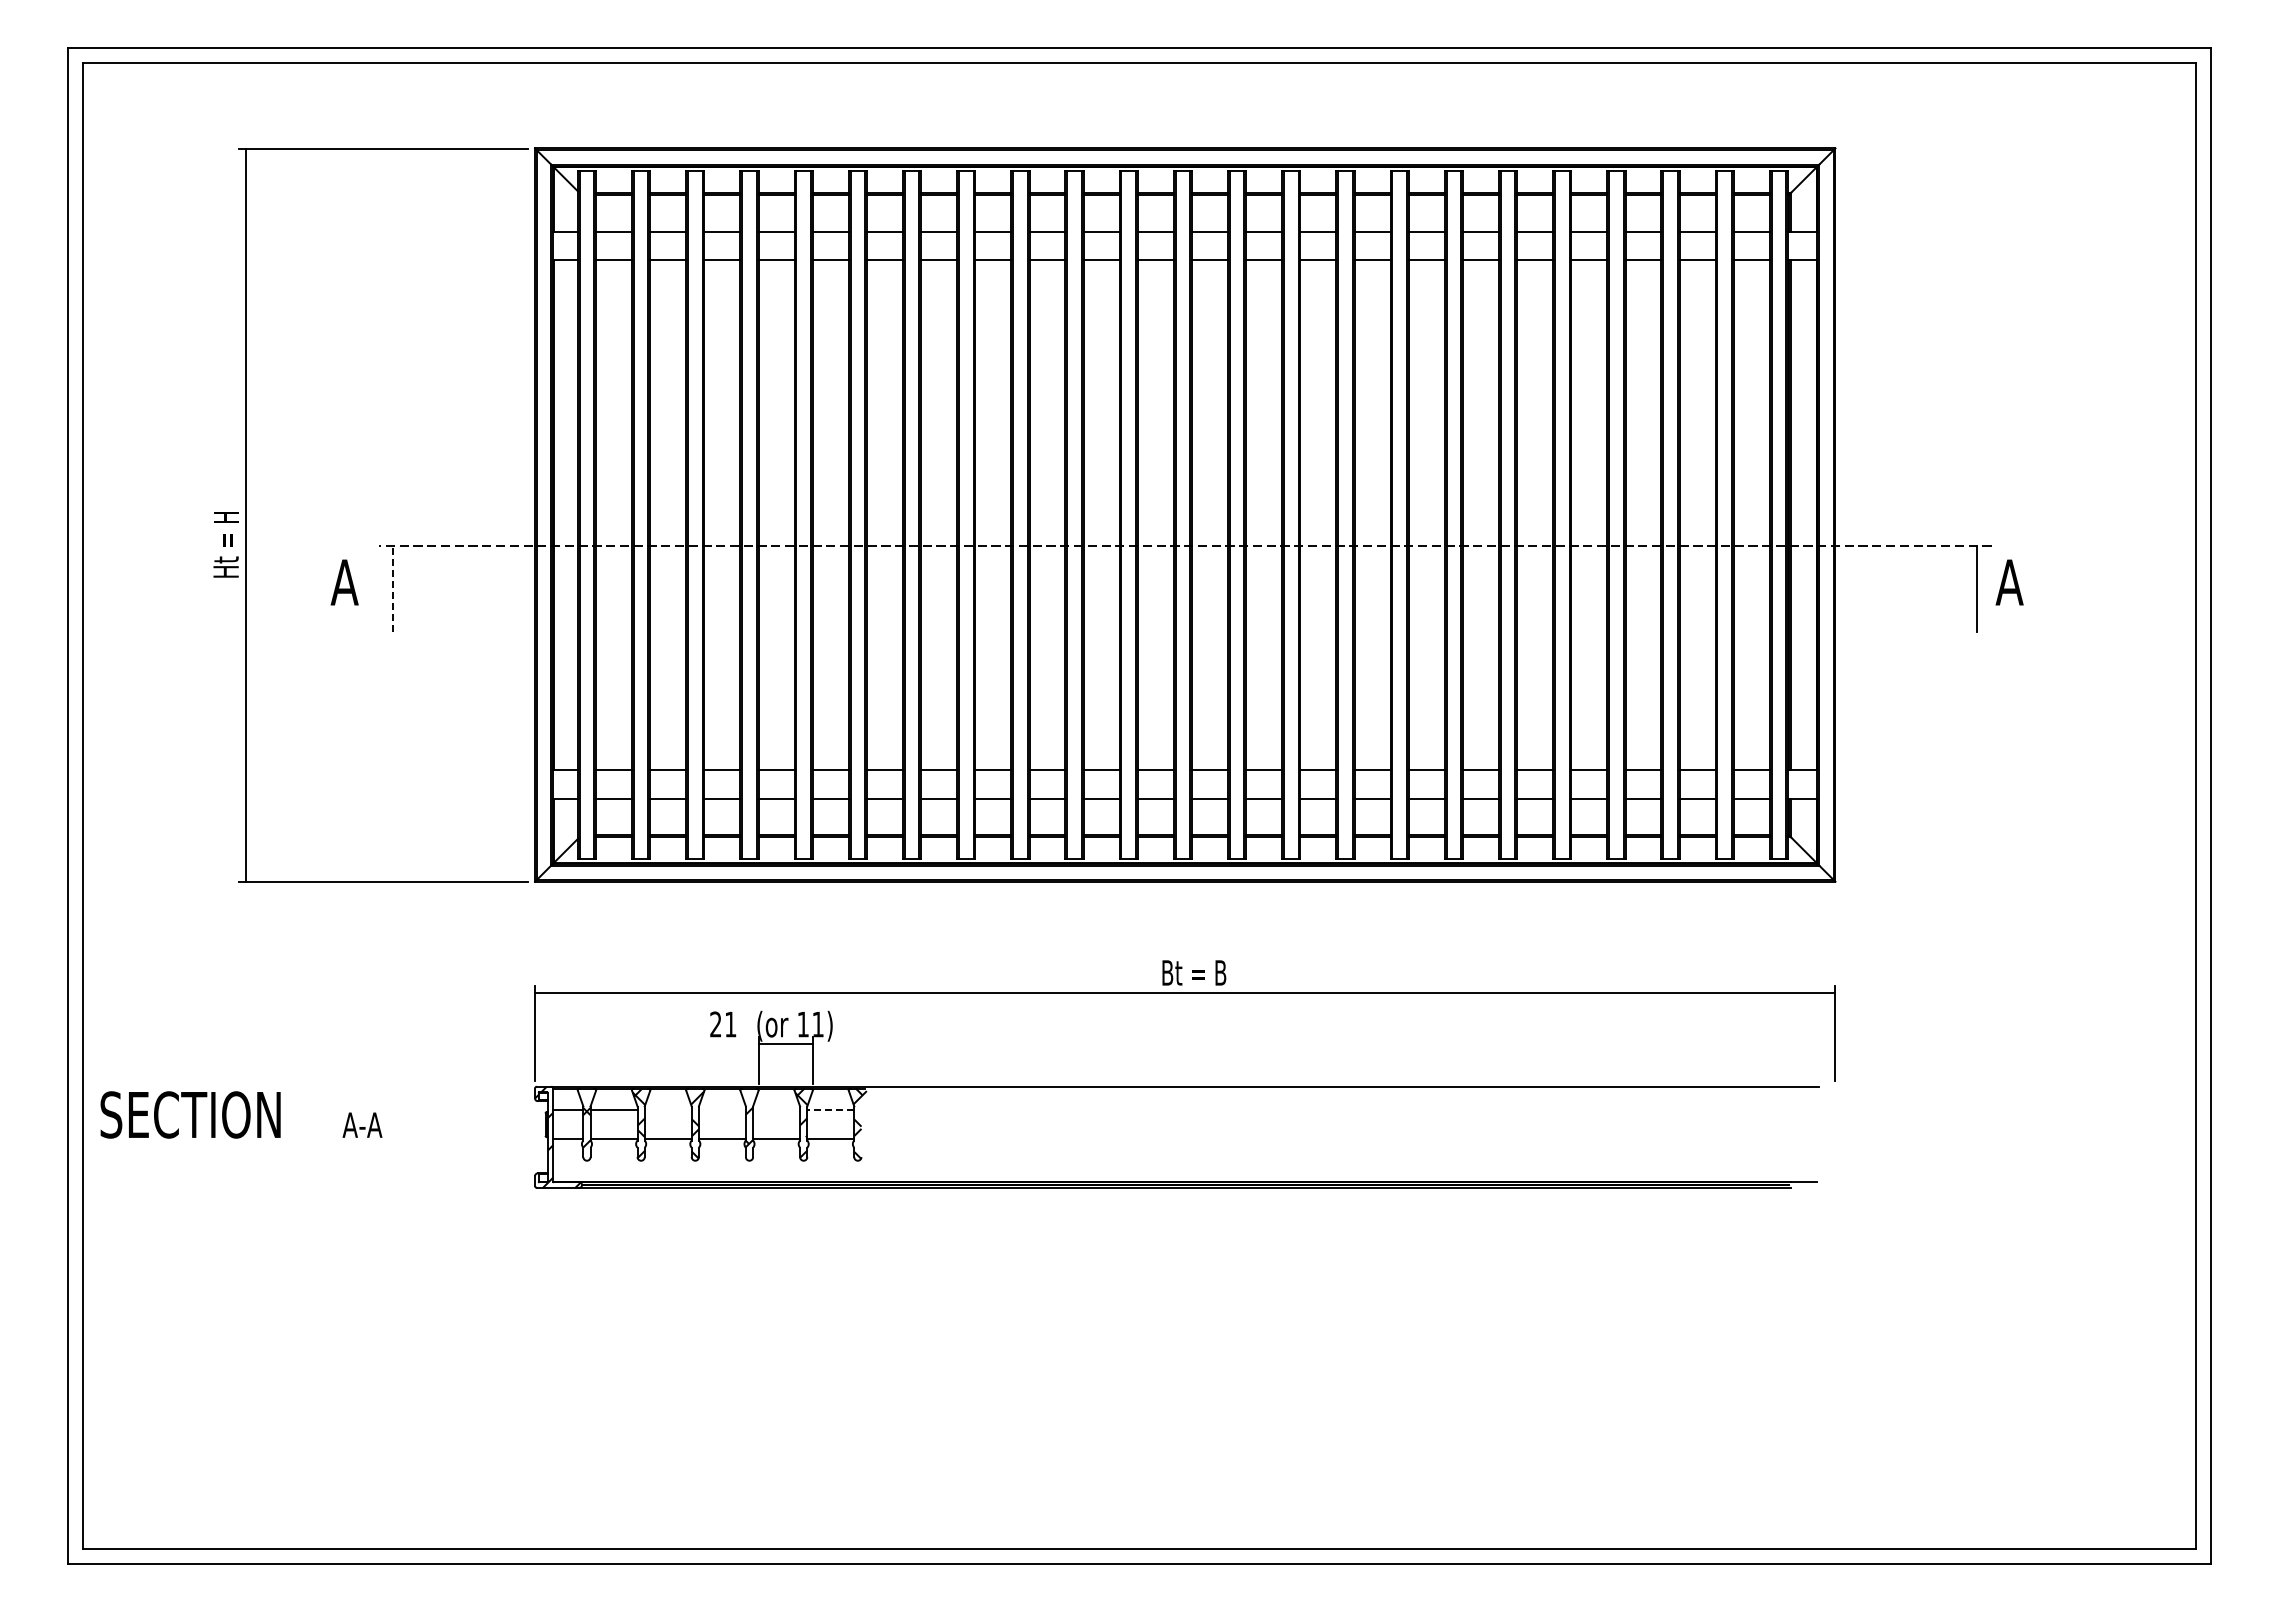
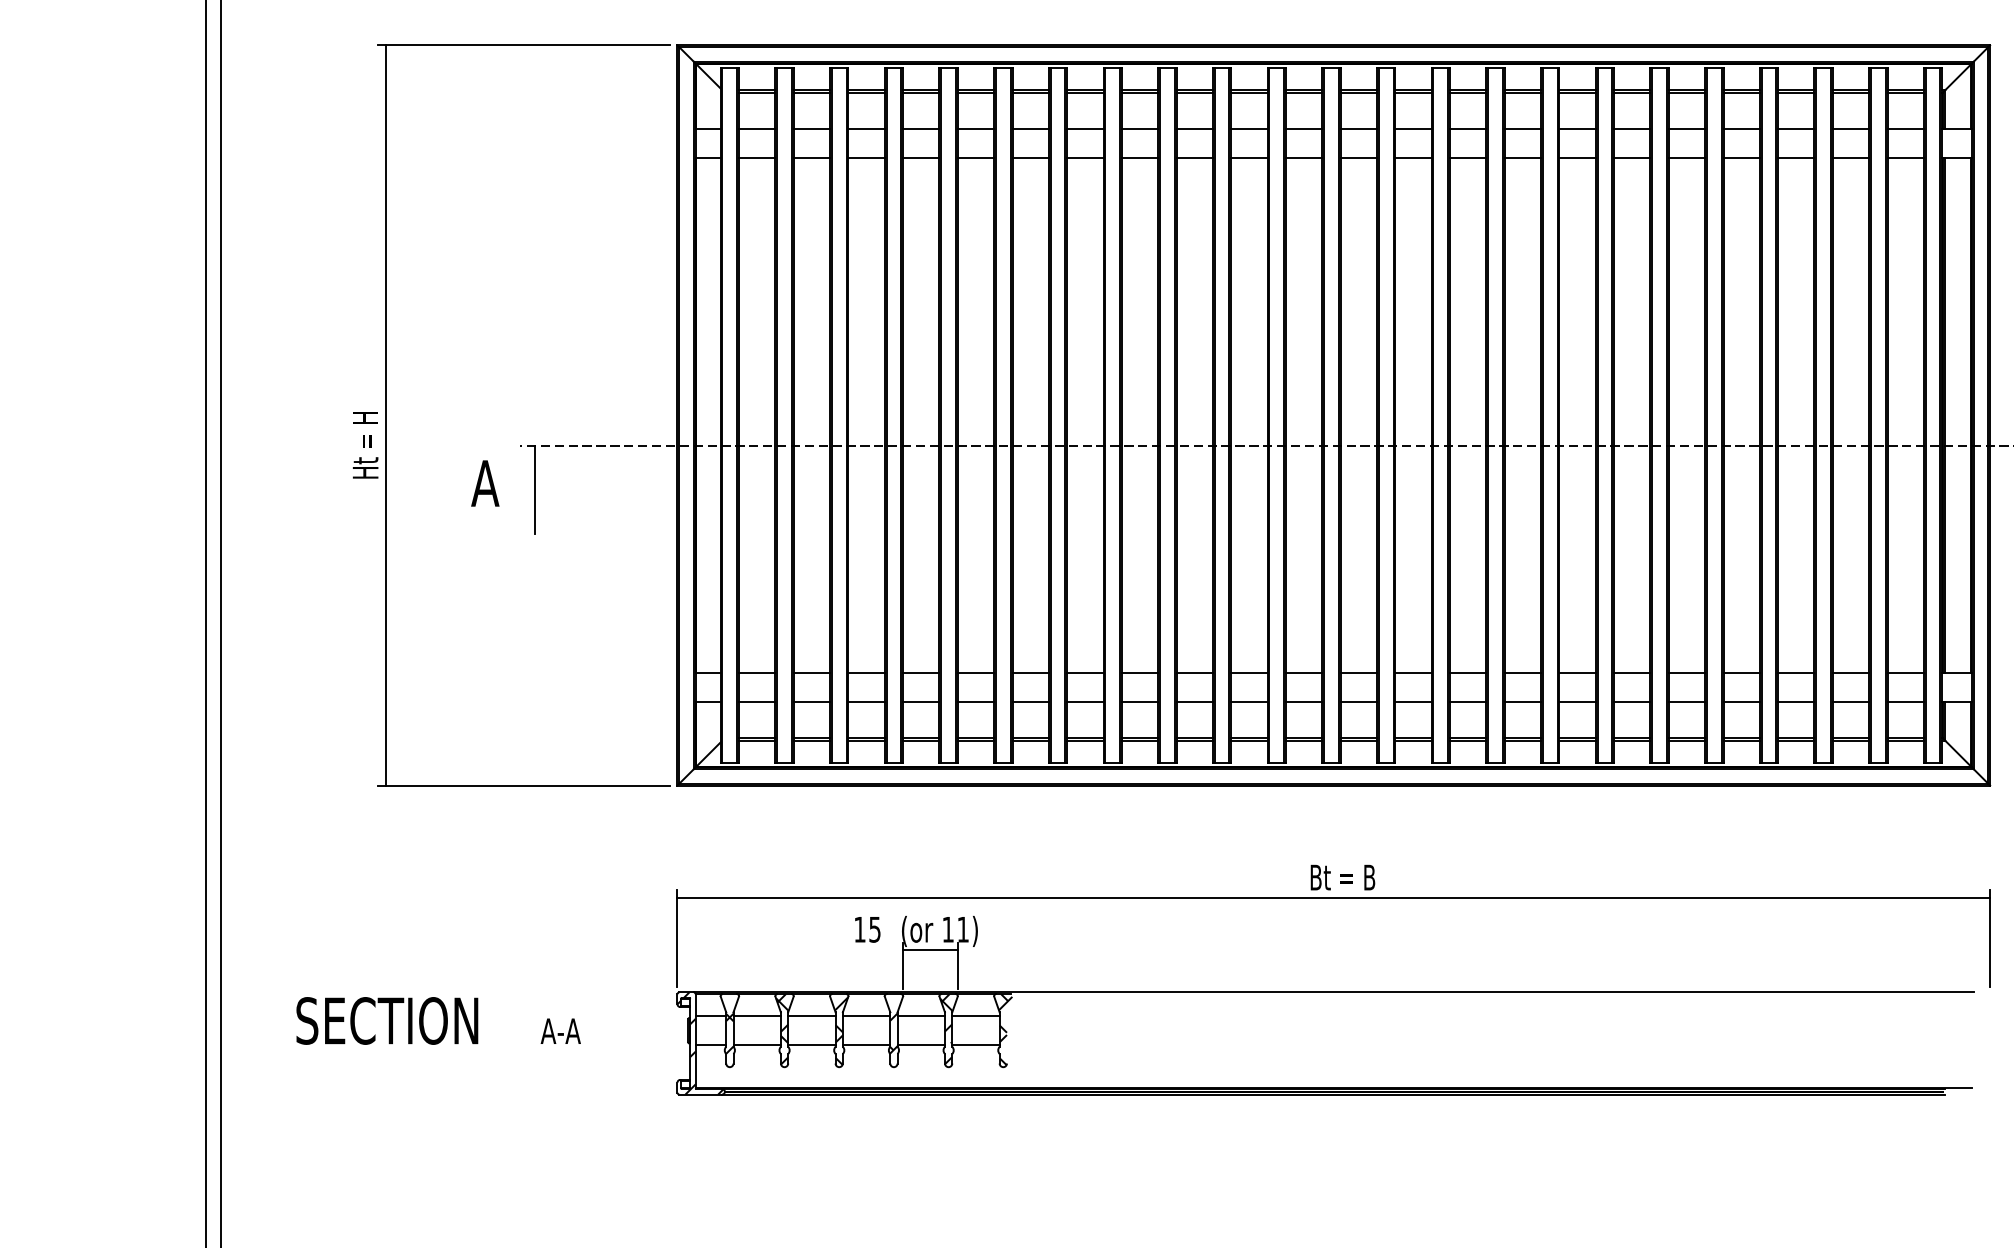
line: (393, 588) -> (534, 489), dashed -> solid
text: (723, 1024) -> (867, 929), 21 -> 15
line: (667, 1110) -> (811, 1016), added
line: (721, 1110) -> (865, 1016), added
line: (776, 1110) -> (921, 1016), added
line: (830, 1110) -> (975, 1016), dashed -> solid
text: (241, 1114) -> (438, 1020), moved

